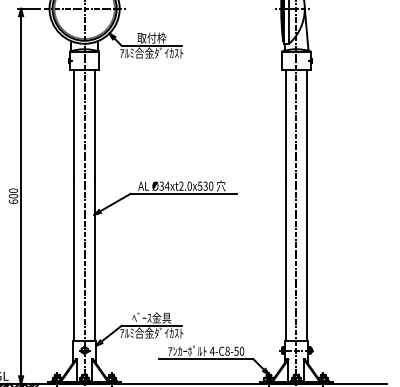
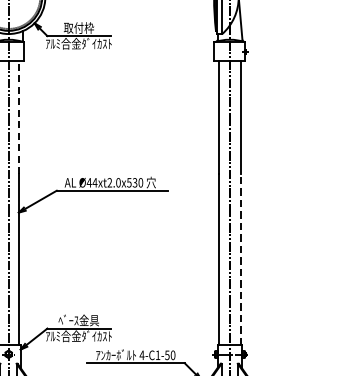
line: (94, 123) -> (19, 117), solid -> dashed
text: (161, 185) -> (89, 182), Ø34xt2.0x530 -> Ø44xt2.0x530
line: (306, 259) -> (240, 259), solid -> dashed
text: (227, 350) -> (157, 354), 4-C8-50 -> 4-C1-50

